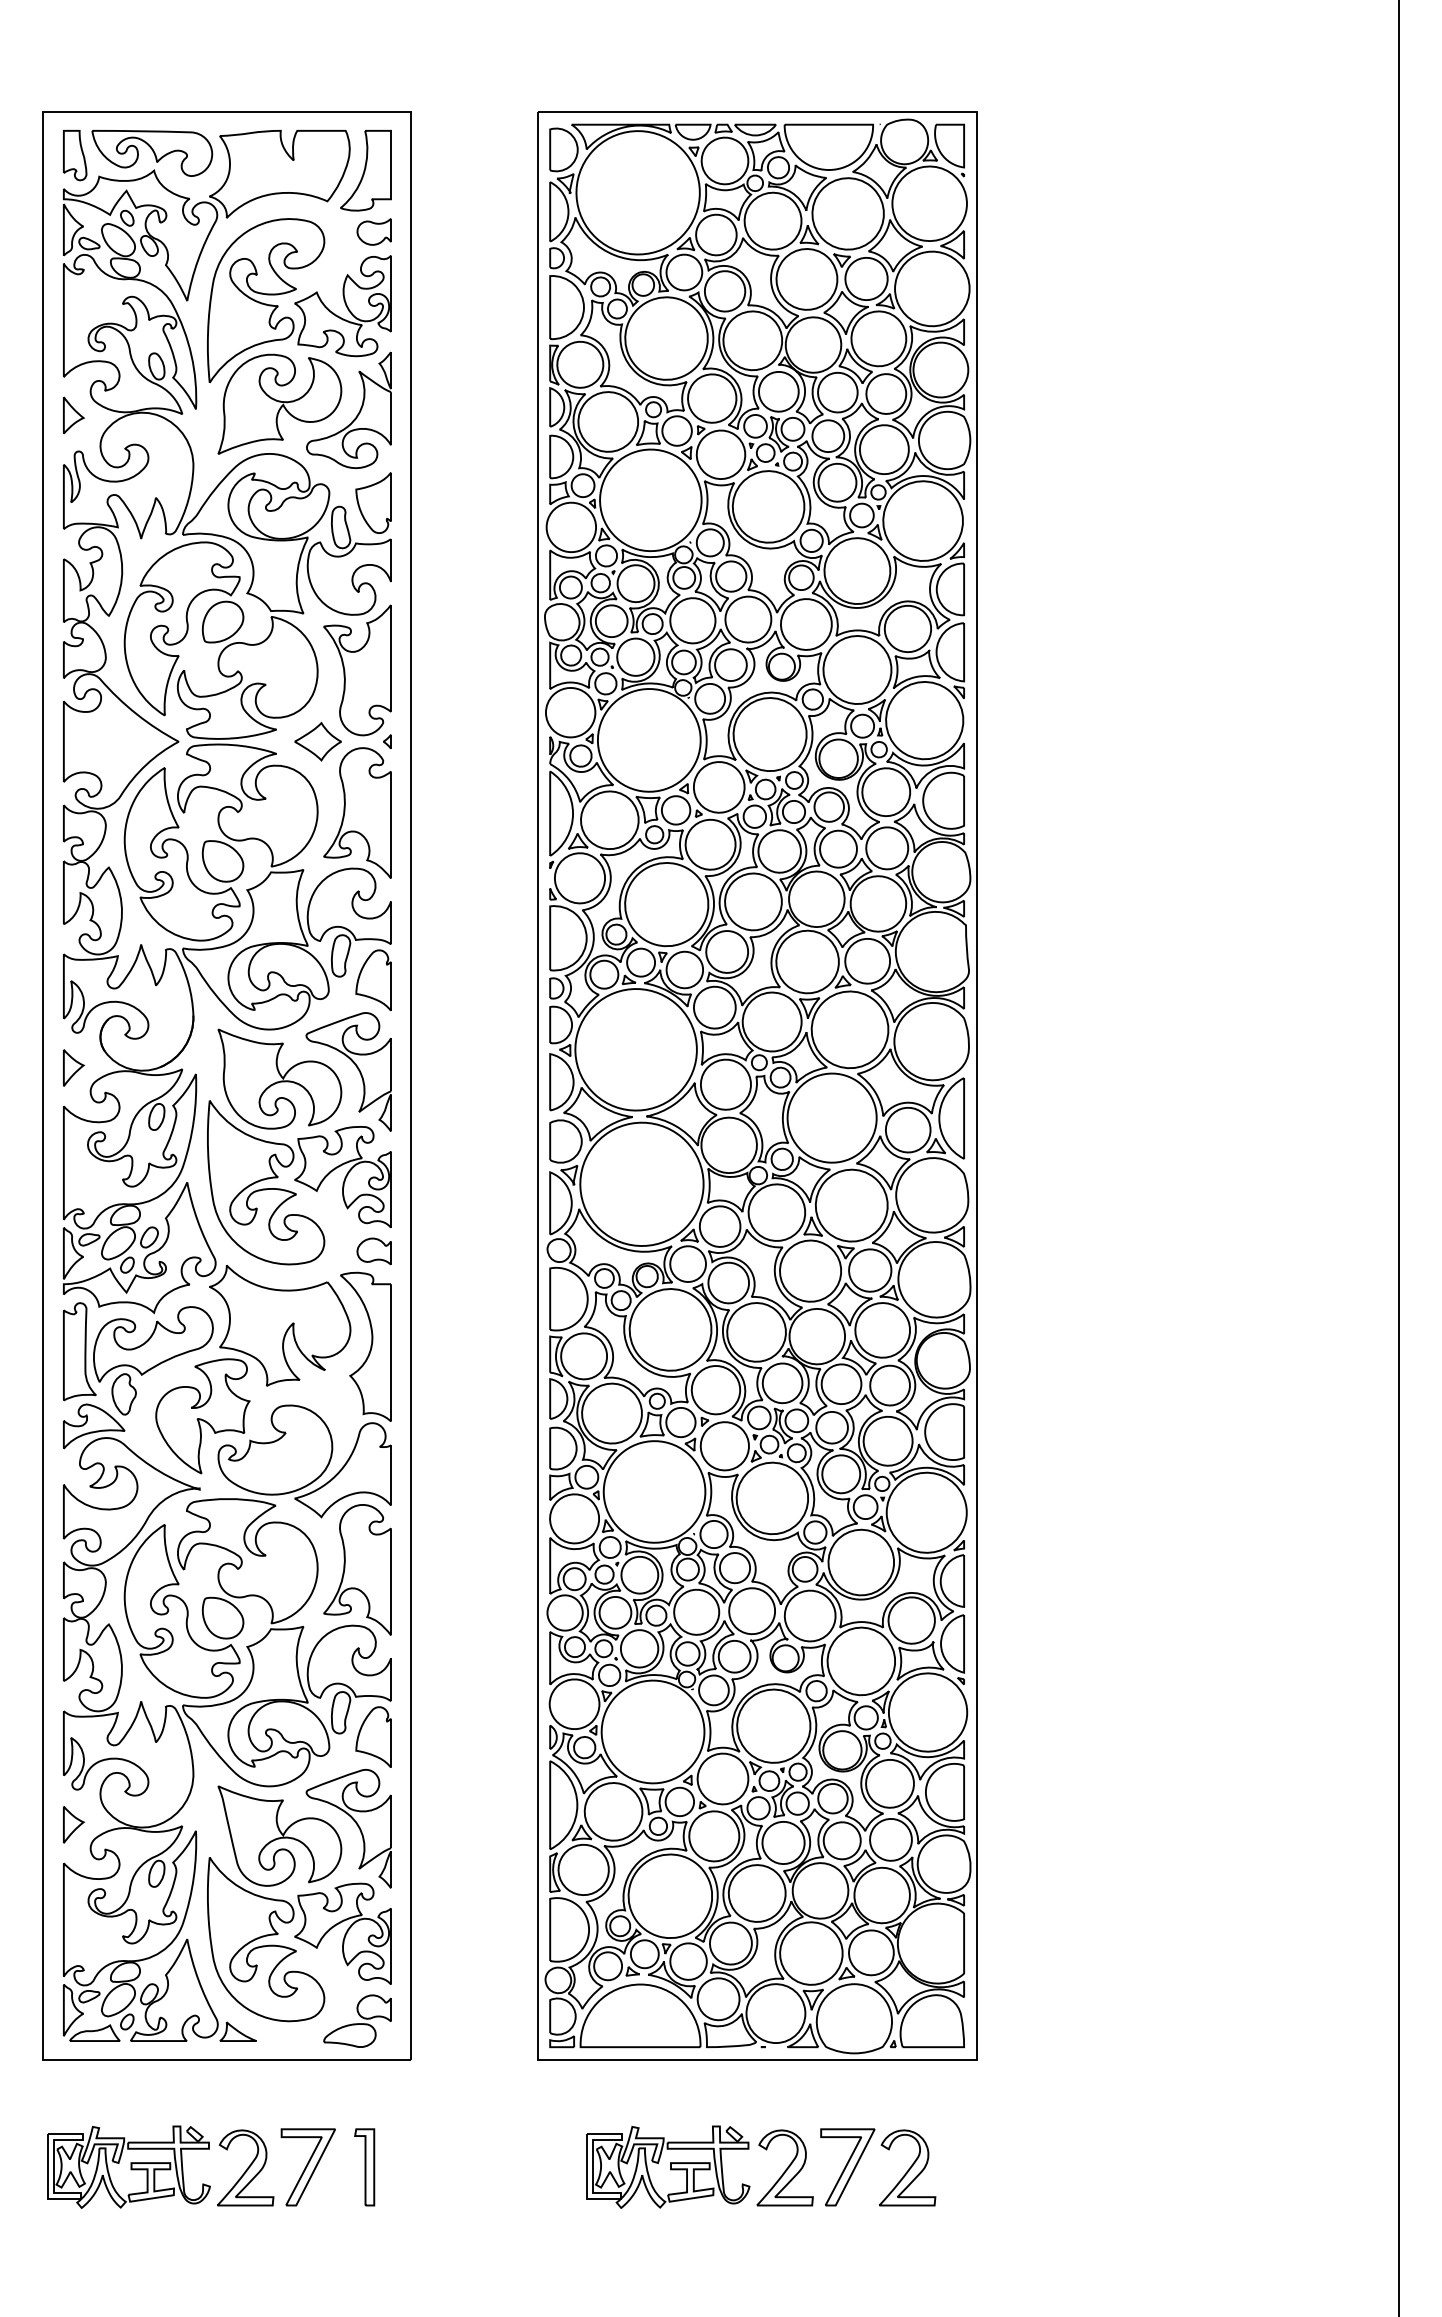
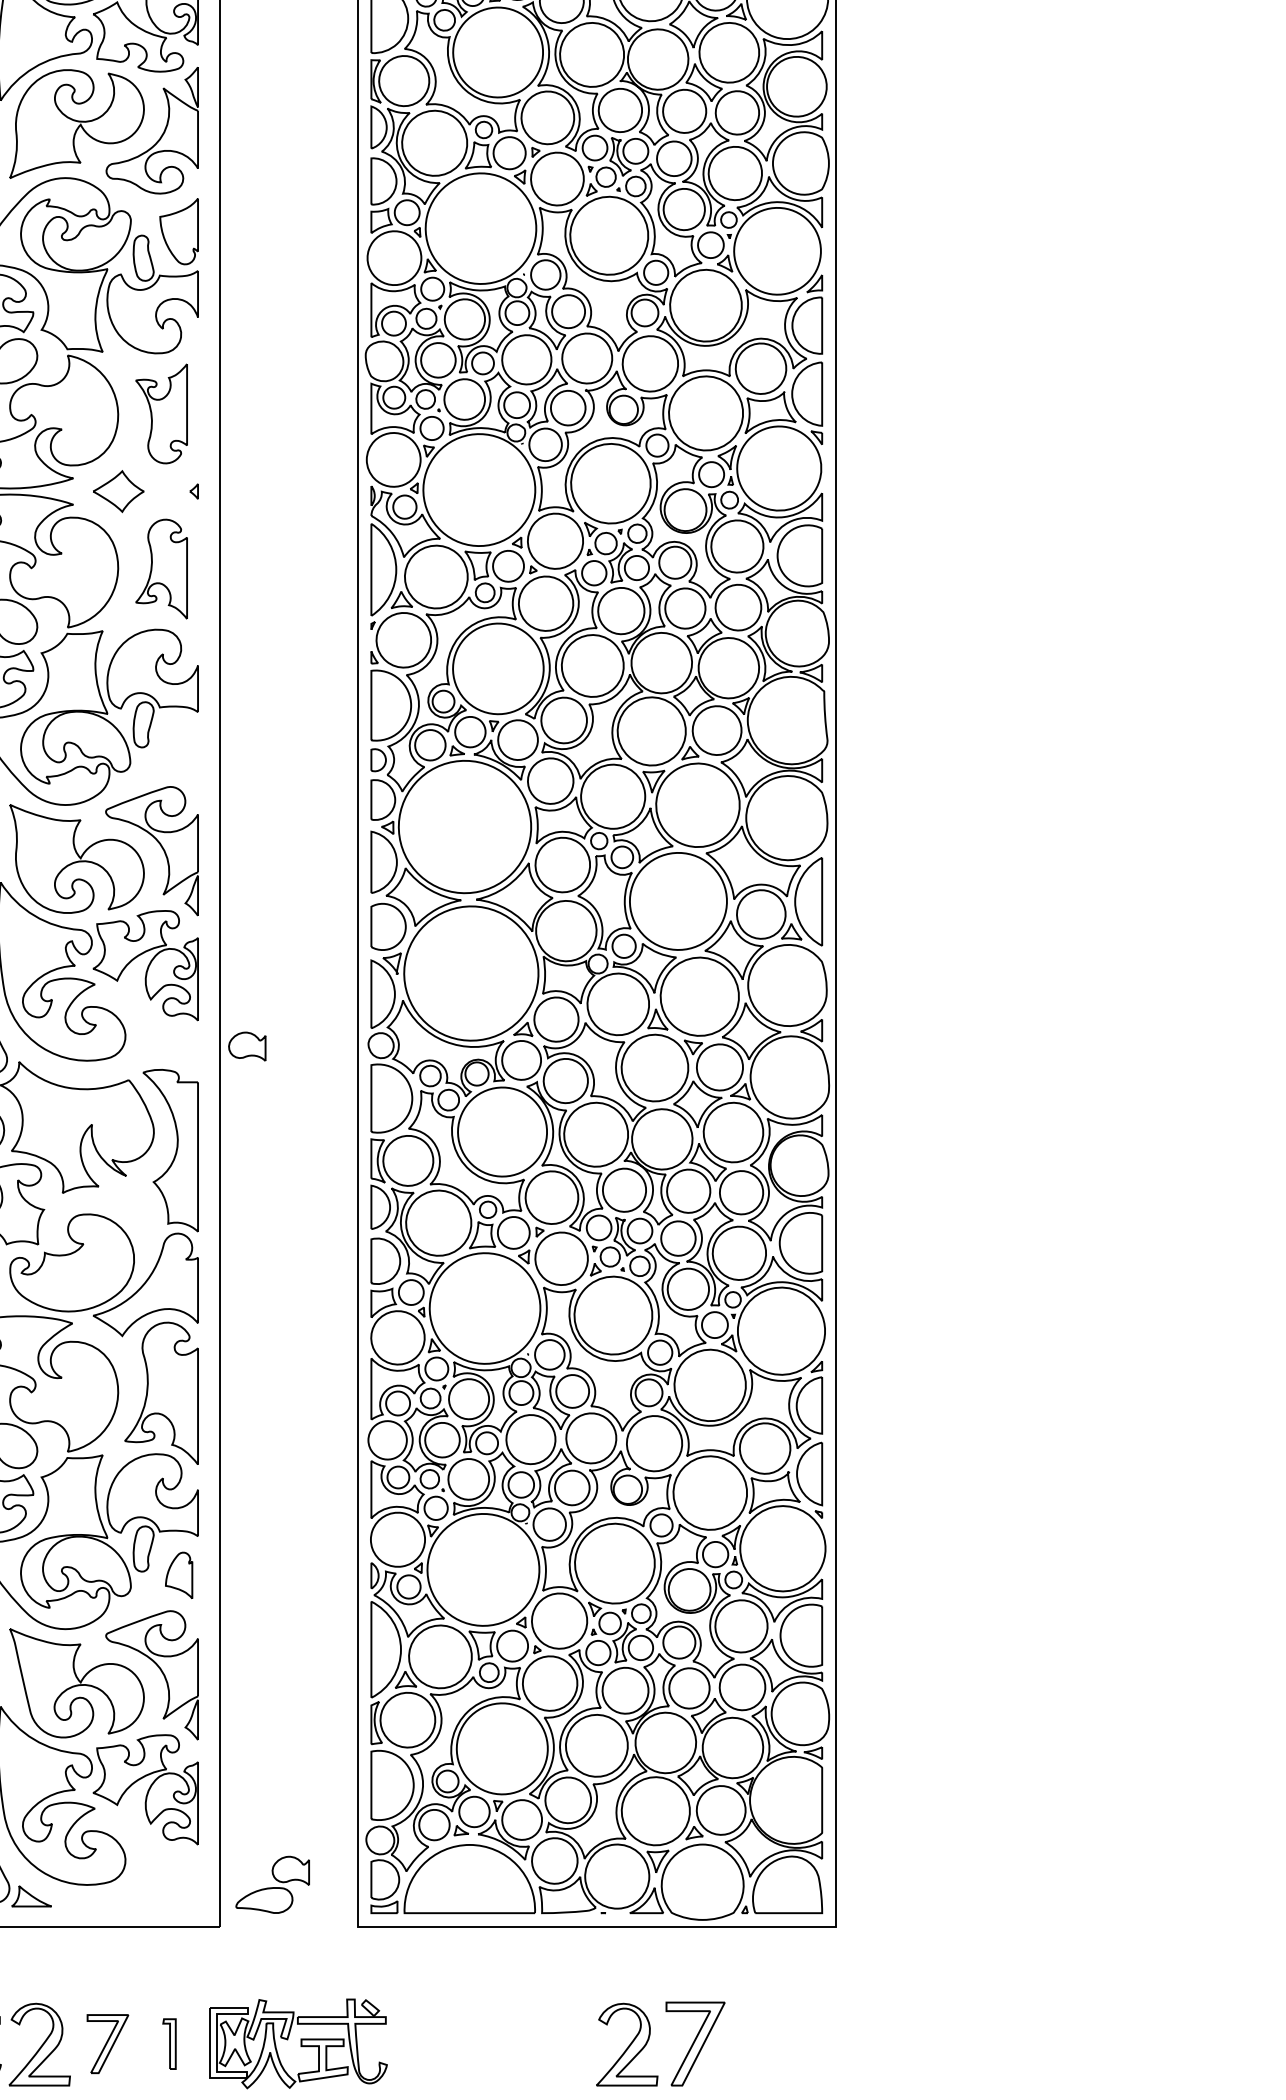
part: (357, 670) -> (161, 413), size x0.7
part: (357, 812) -> (161, 568), size x0.7
part: (373, 980) -> (178, 751), removed
part: (373, 1251) -> (246, 1046), moved
part: (373, 1736) -> (178, 1574), size x0.7
part: (357, 2020) -> (272, 1884), moved
part: (668, 2166) -> (298, 2043), moved
part: (307, 2167) -> (107, 2044), size x0.7
part: (364, 2167) -> (169, 2044), size x0.6
part: (907, 2167) -> (760, 2044), removed

